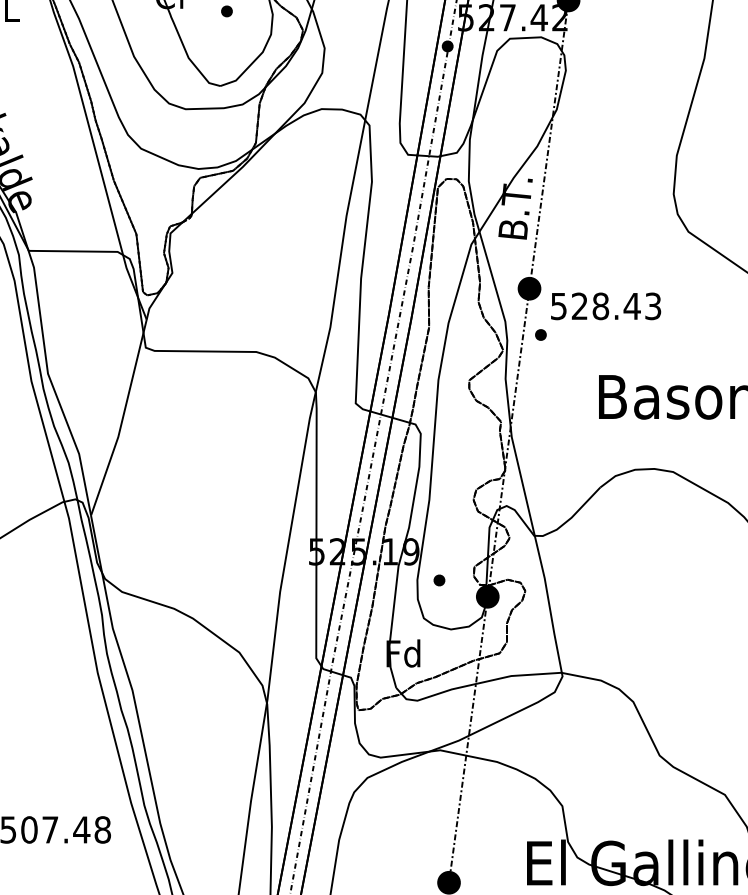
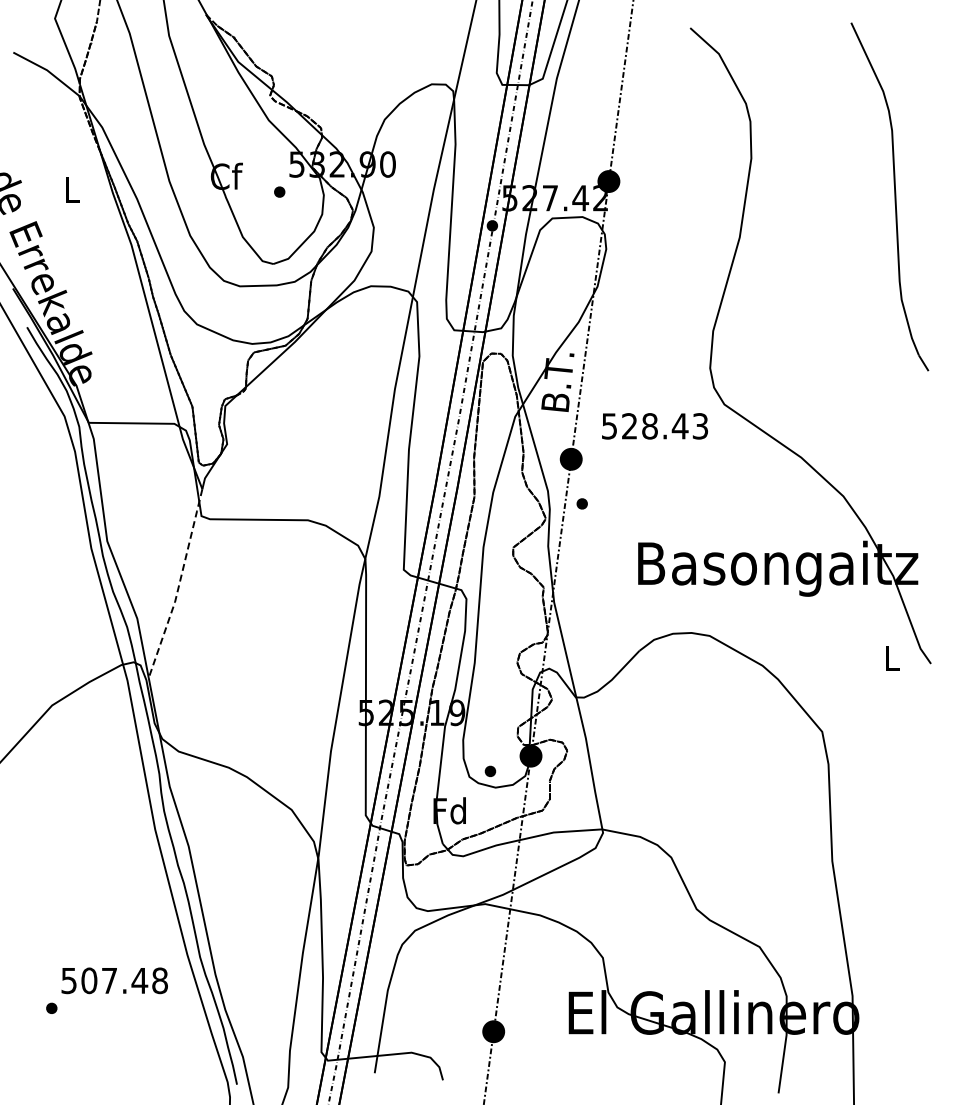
text: (605, 306) -> (654, 426), moved
line: (122, 418) -> (179, 584), solid -> dashed
part: (439, 579) -> (490, 770), moved

